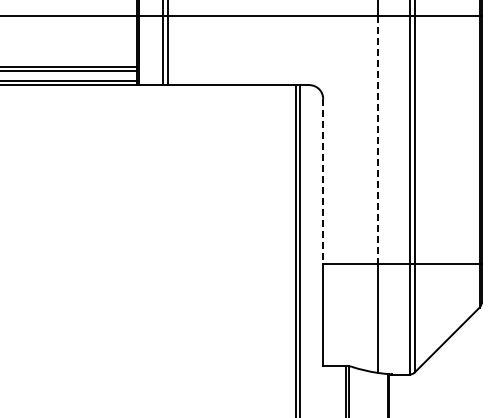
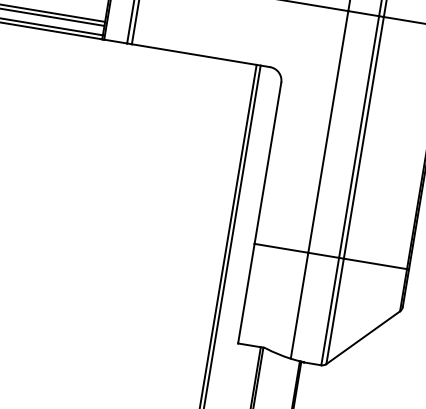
line: (378, 140) -> (328, 132), dashed -> solid
line: (323, 181) -> (268, 163), dashed -> solid

